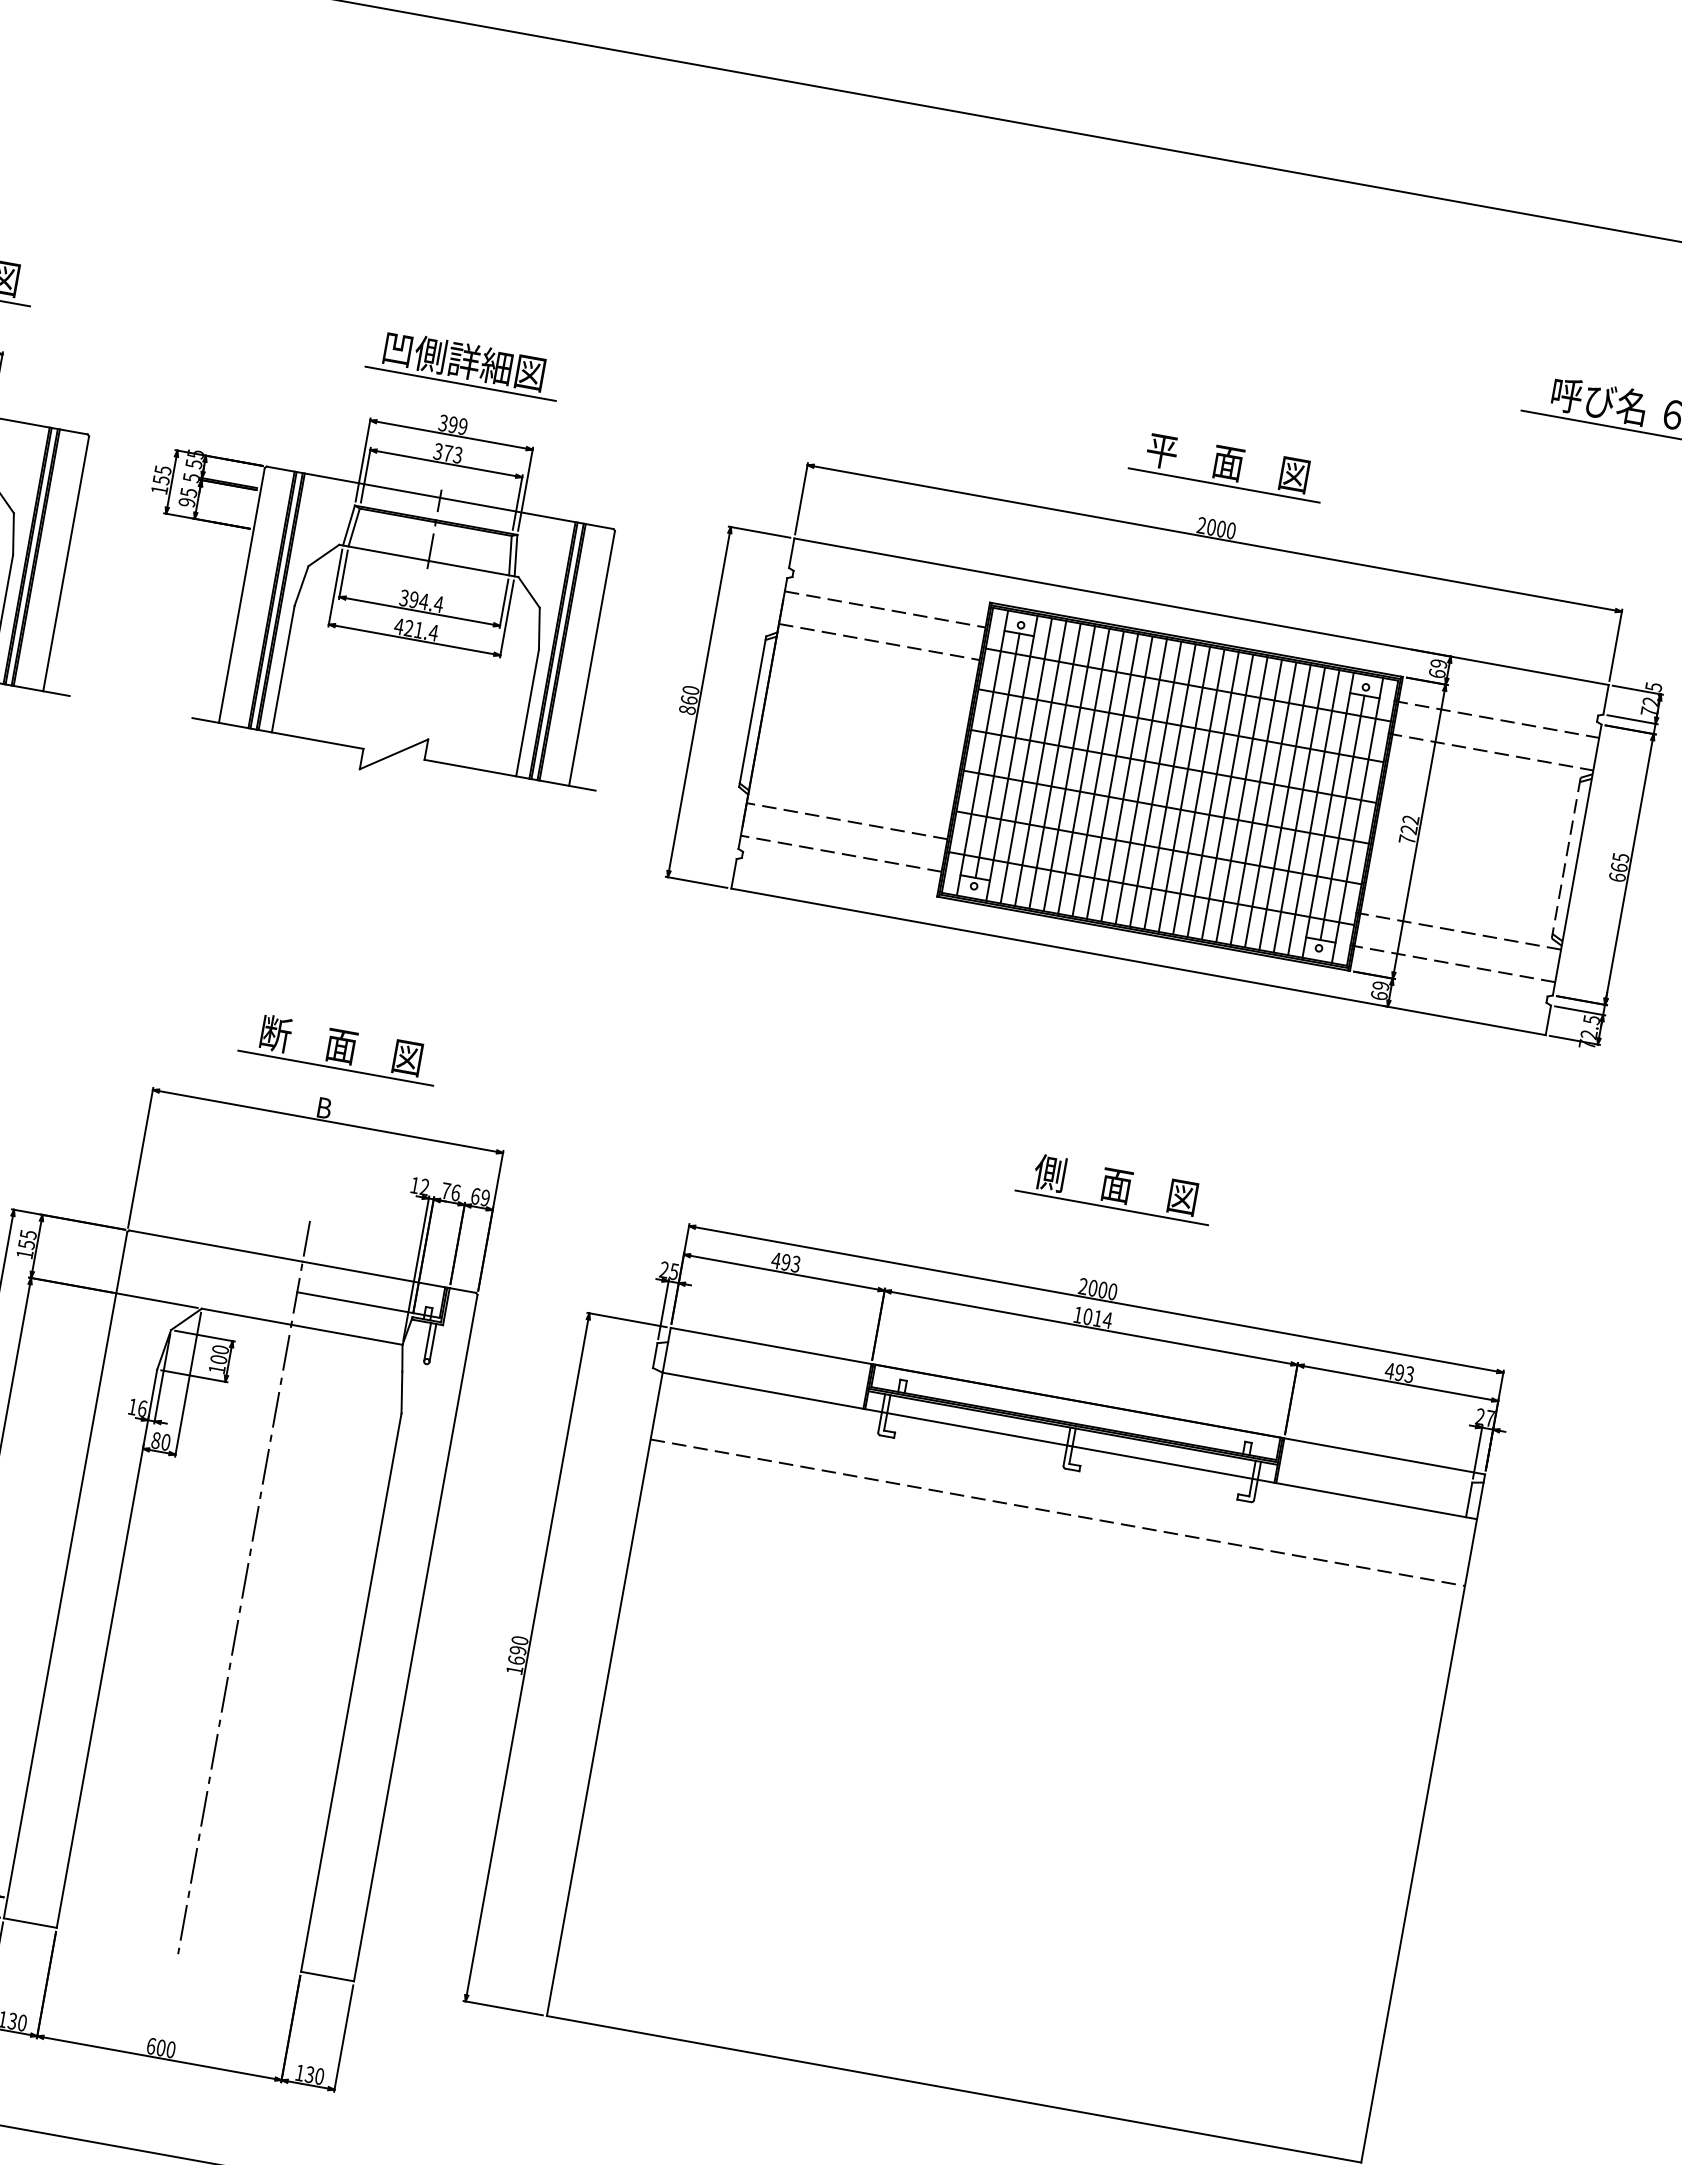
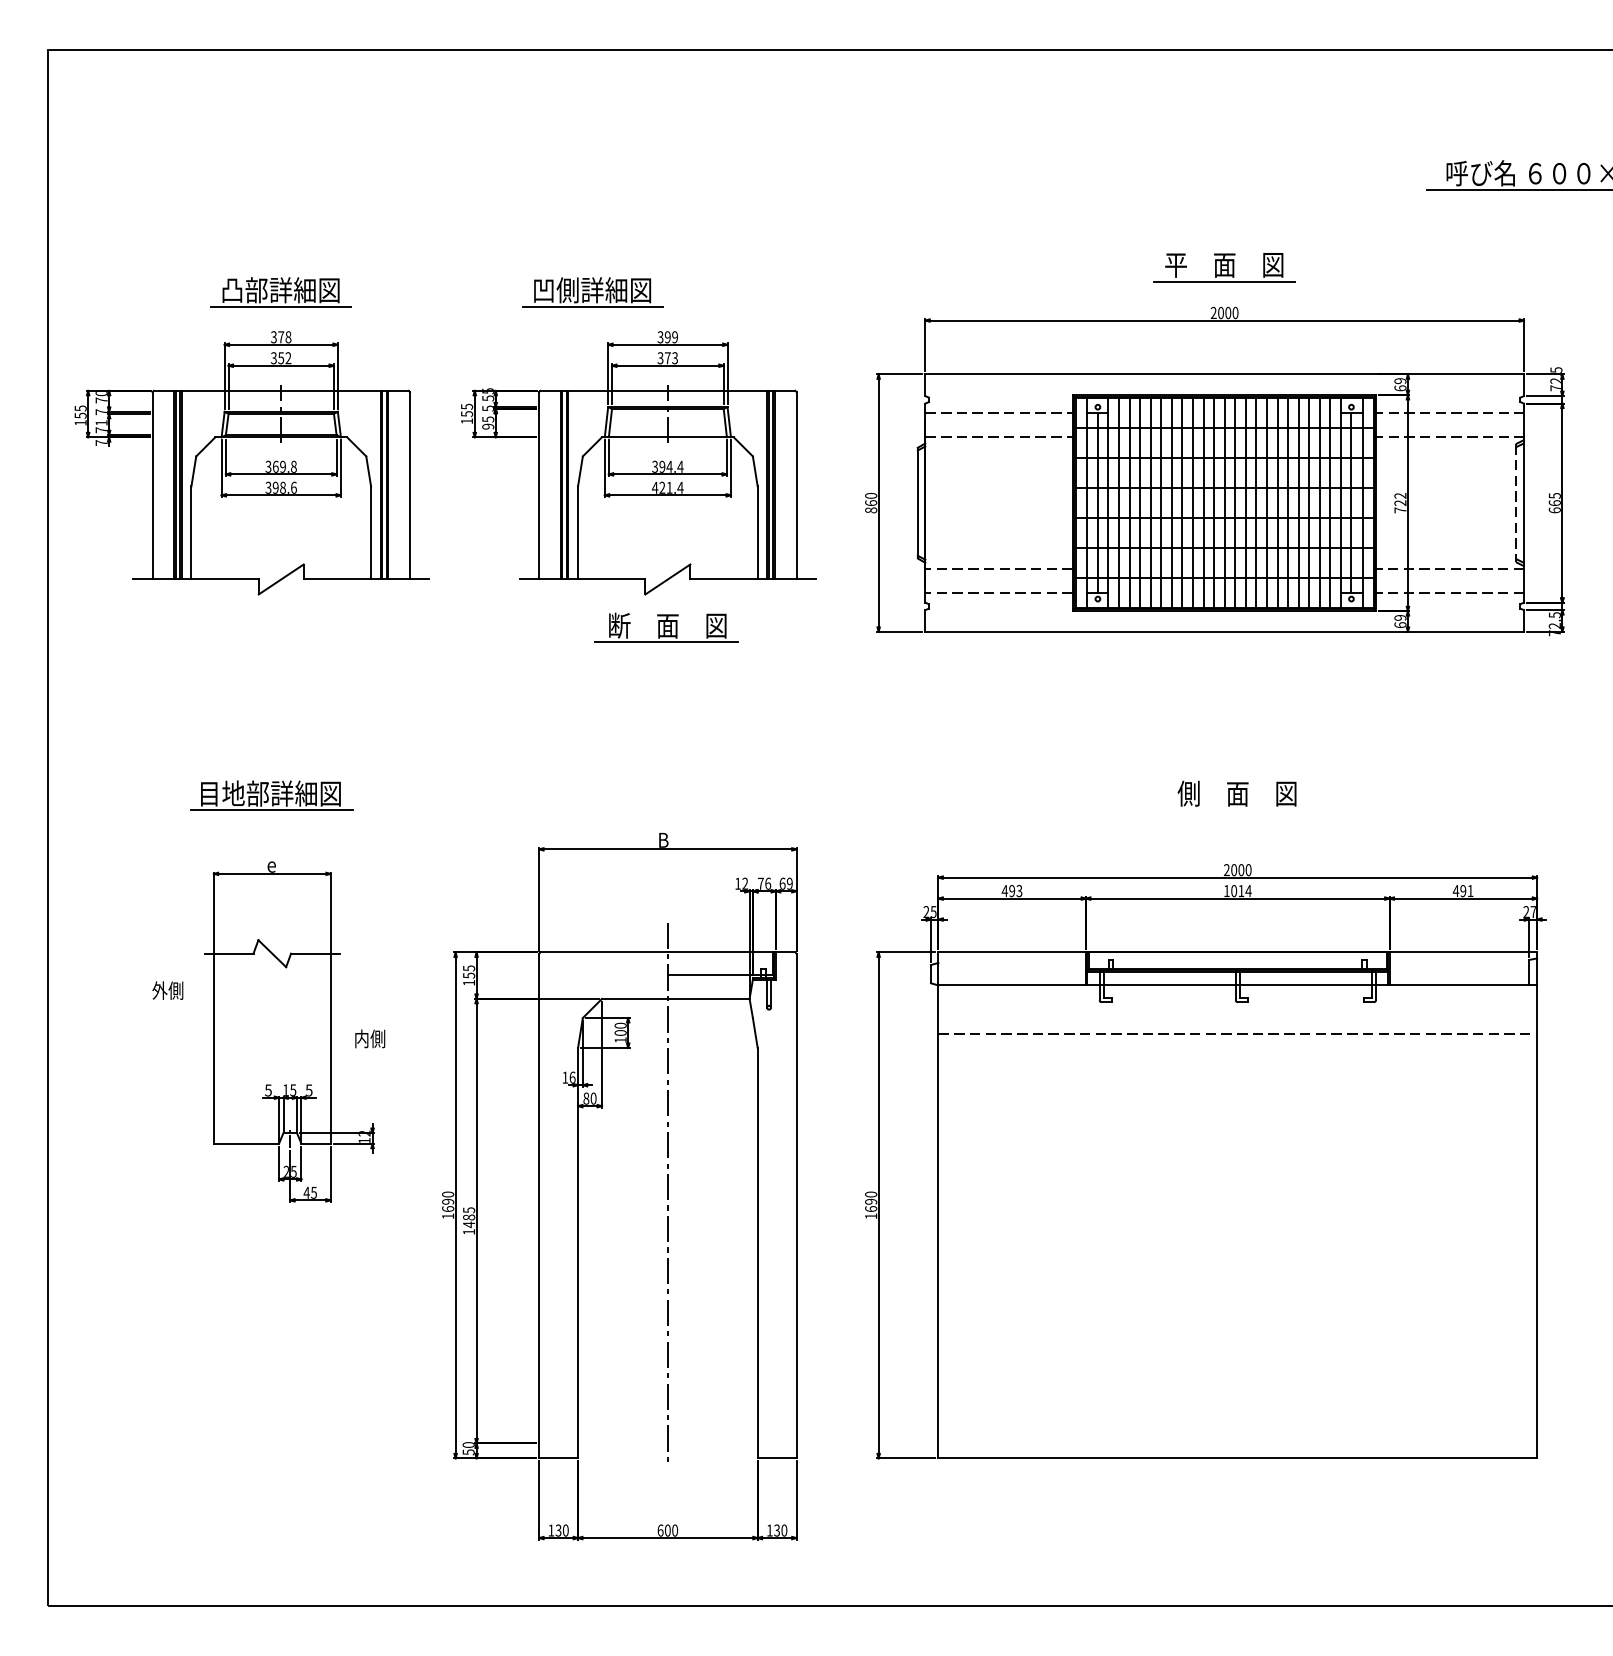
part: (463, 363) -> (592, 292), moved
part: (339, 1047) -> (666, 627), moved
line: (1110, 1207) -> (1236, 810), removed
text: (1409, 1375) -> (1470, 891), 493 -> 491

